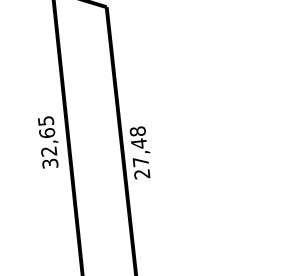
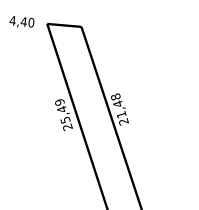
text: (47, 143) -> (63, 115), 32,65 -> 25,49
text: (141, 161) -> (121, 114), 27,48 -> 21,48

